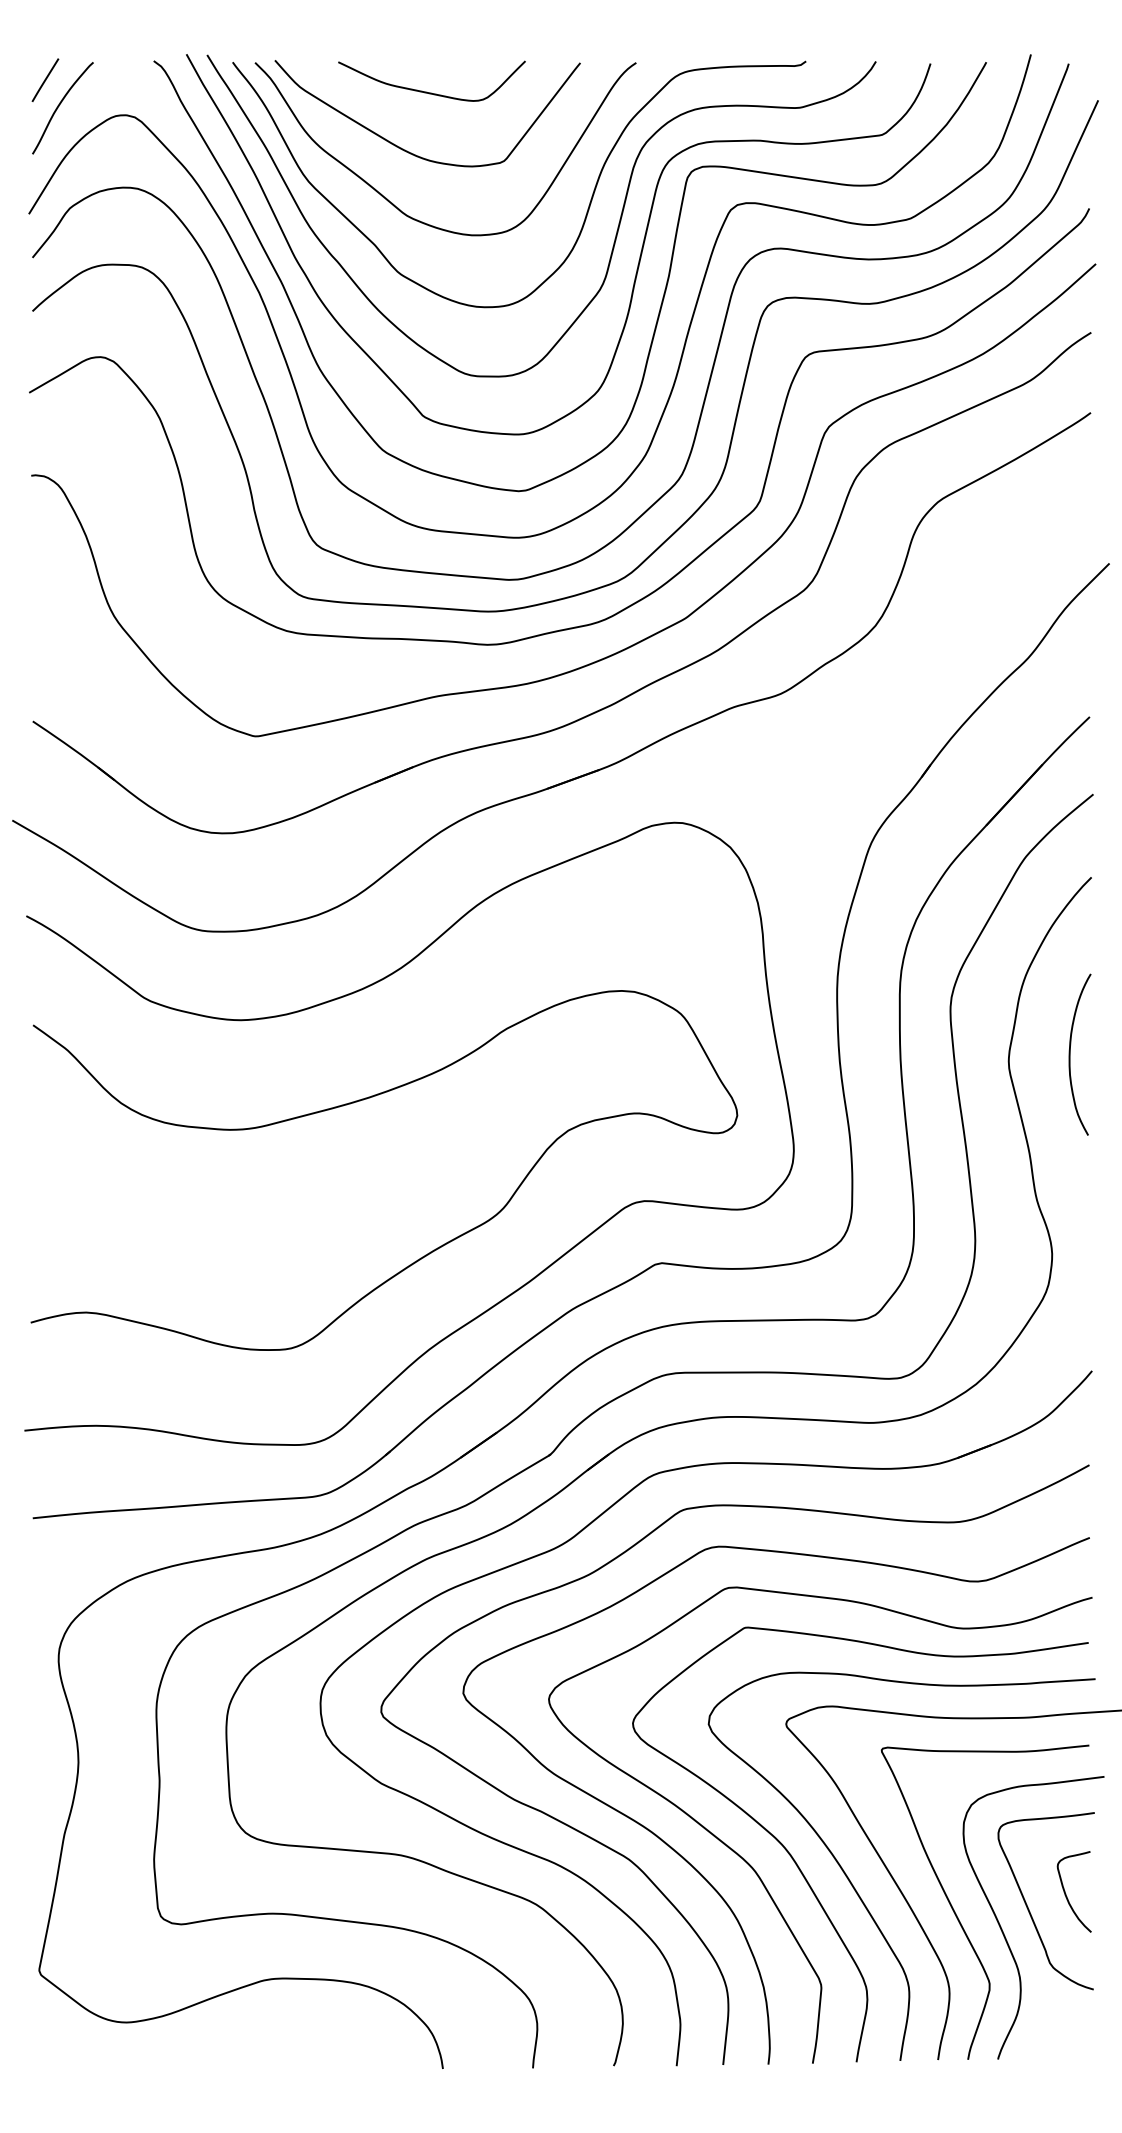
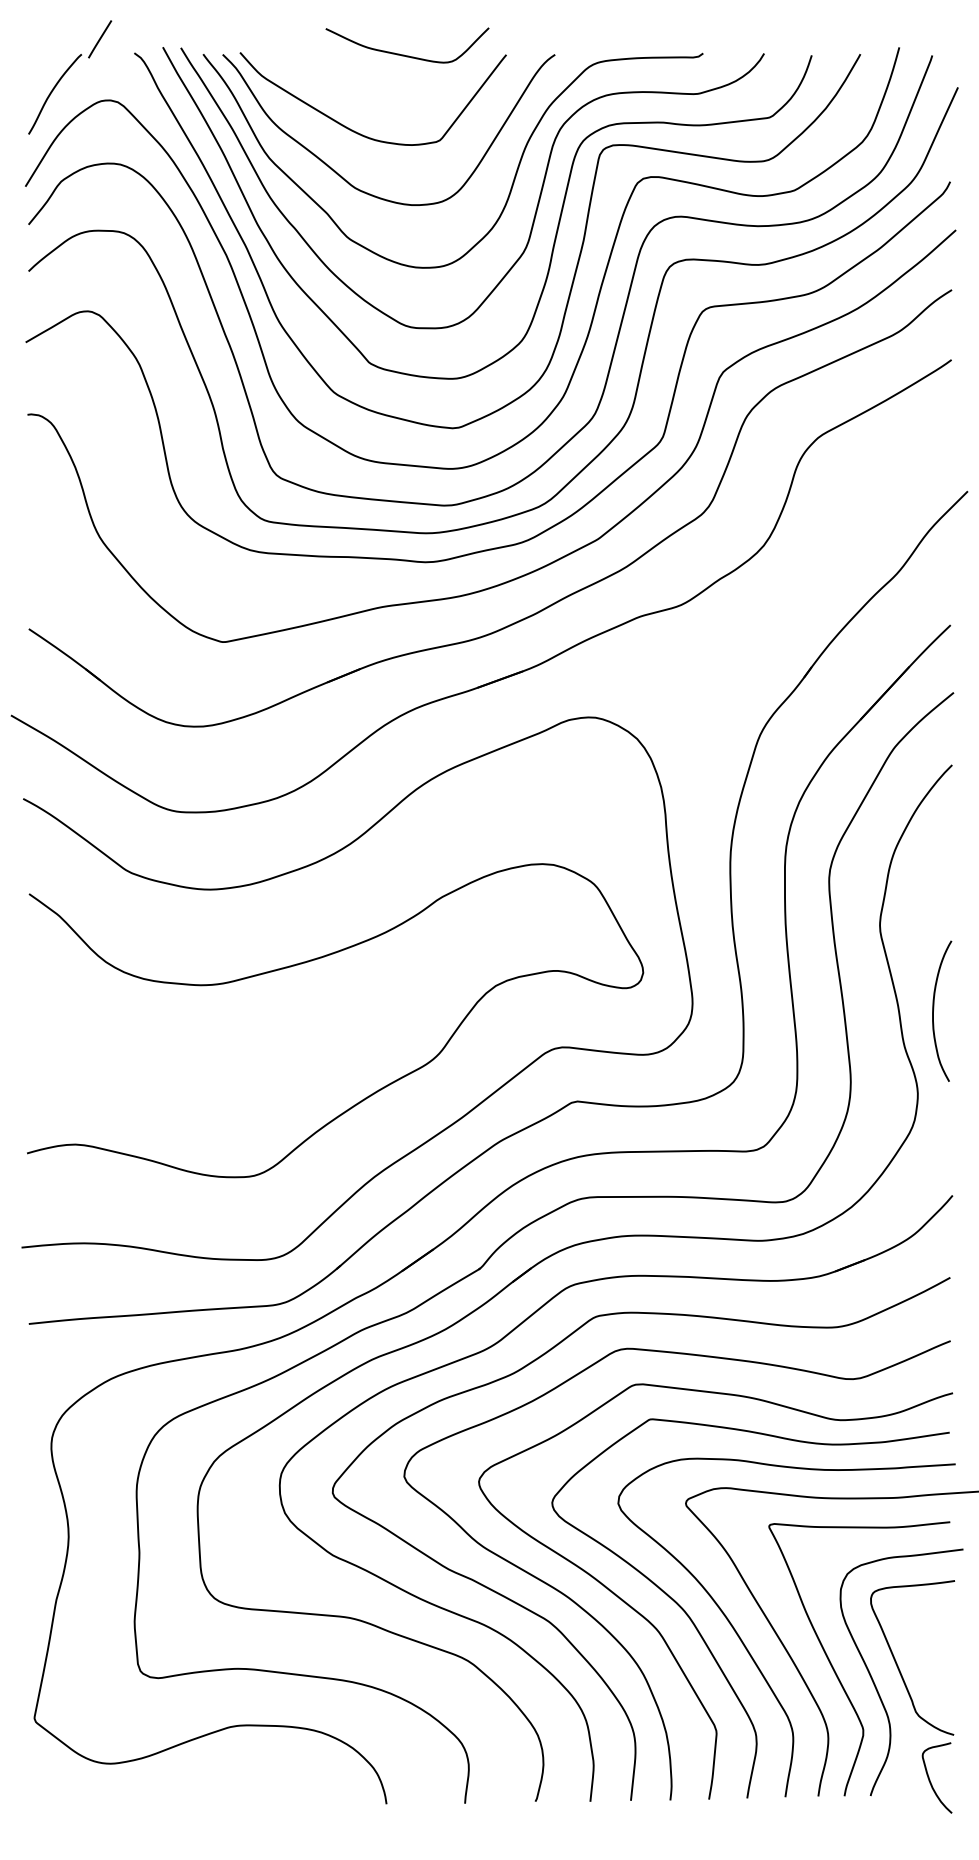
line: (45, 79) -> (100, 38), moved
curve: (431, 92) -> (407, 55), moved
curve: (1070, 1054) -> (933, 1011), moved
curve: (1066, 1893) -> (930, 1779), moved

